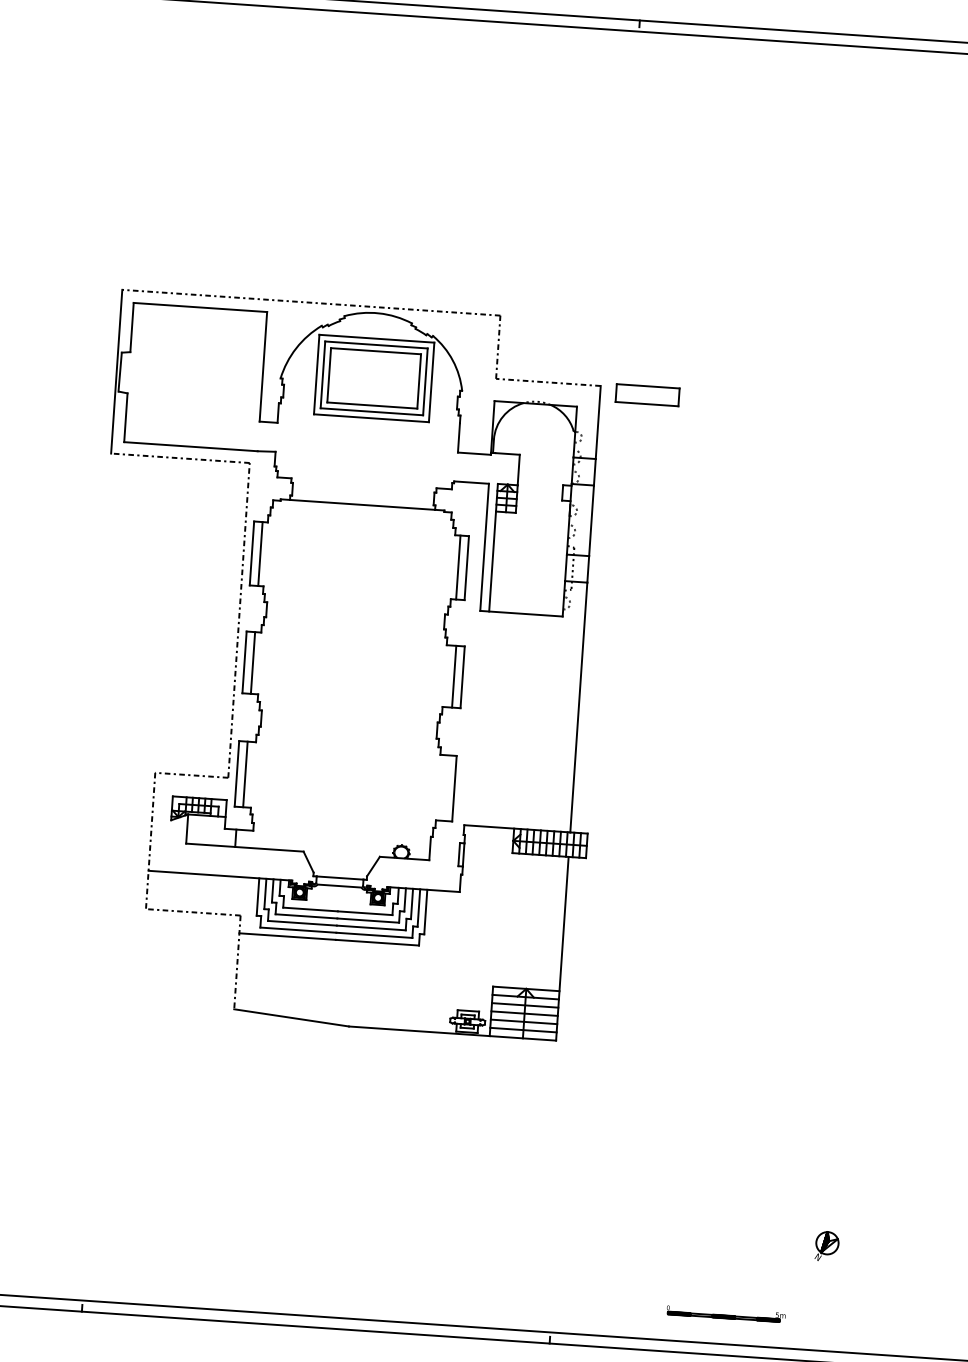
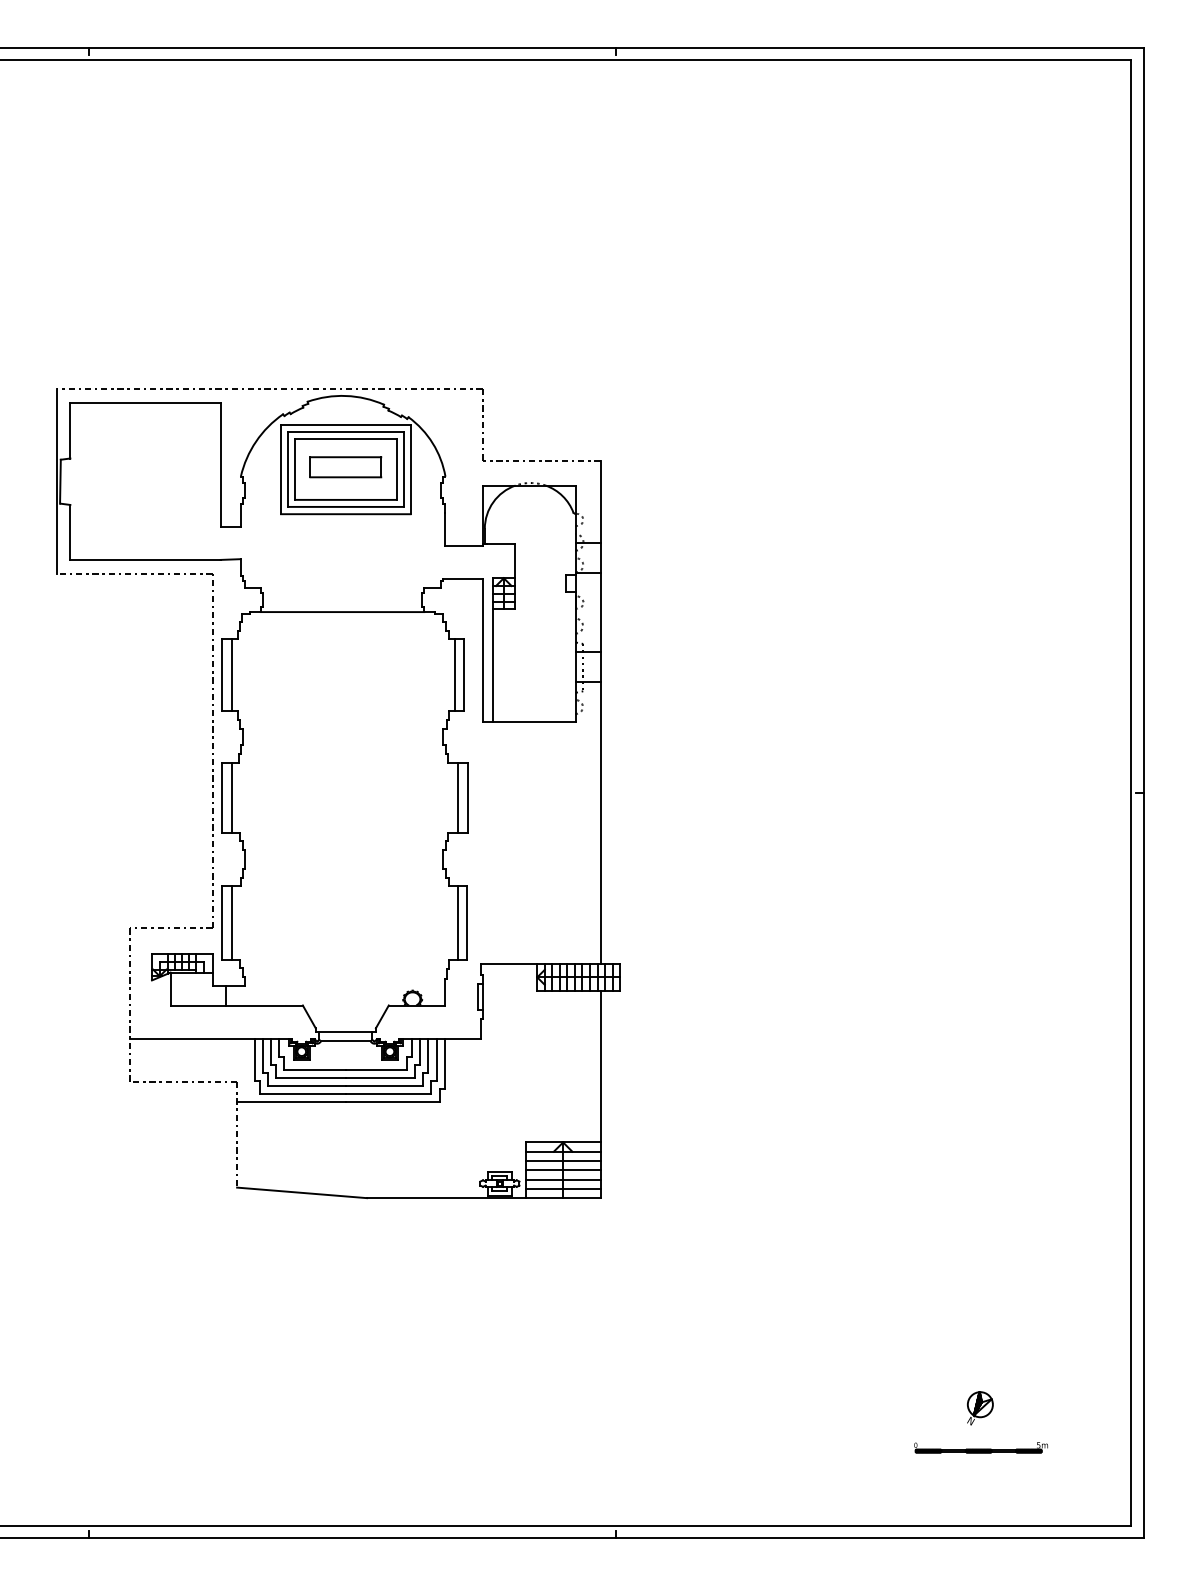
part: (647, 395) -> (345, 467), moved
line: (445, 788) -> (457, 923), added
part: (827, 1246) -> (980, 1408), moved
part: (725, 1313) -> (980, 1447), moved

